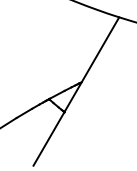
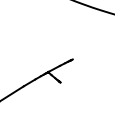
line: (75, 91) -> (68, 66), removed

